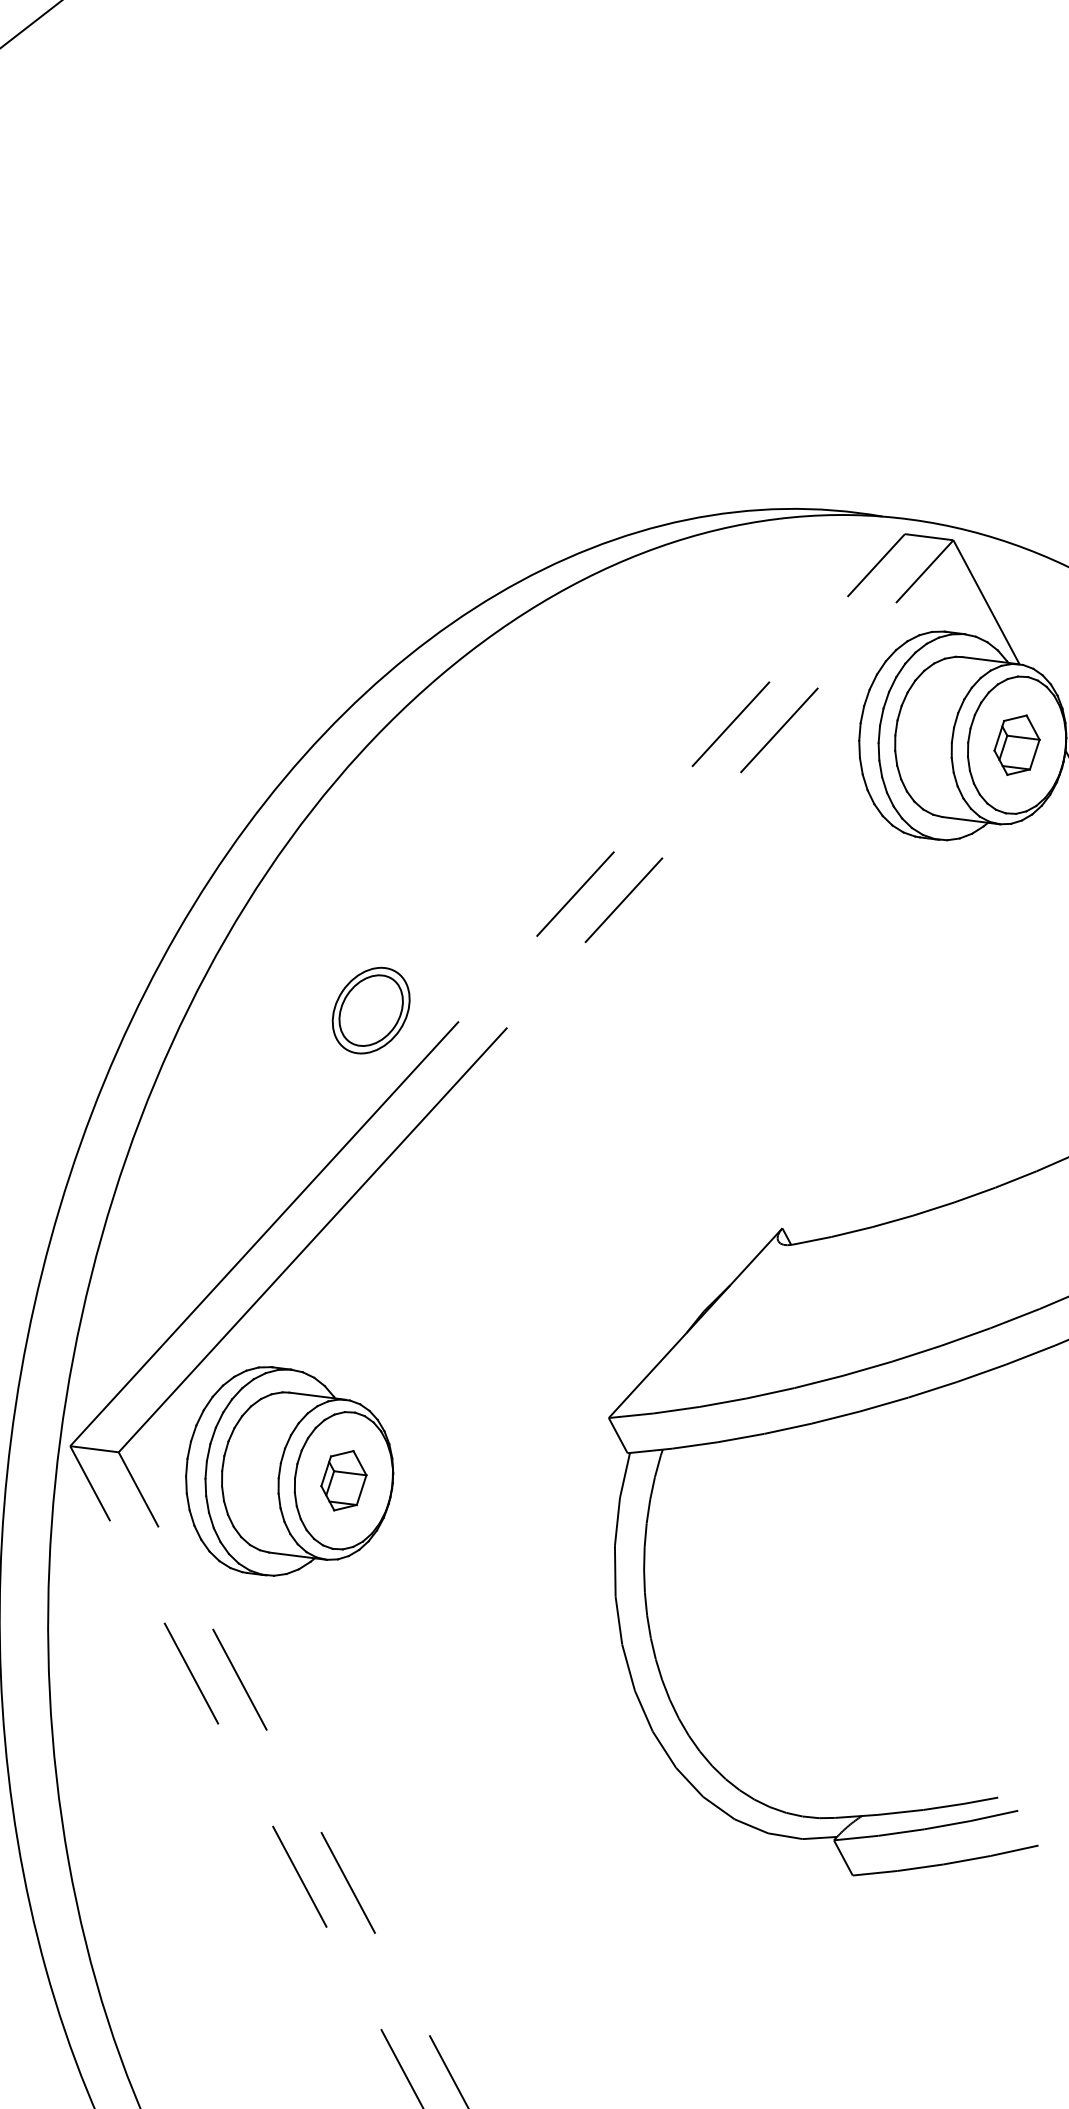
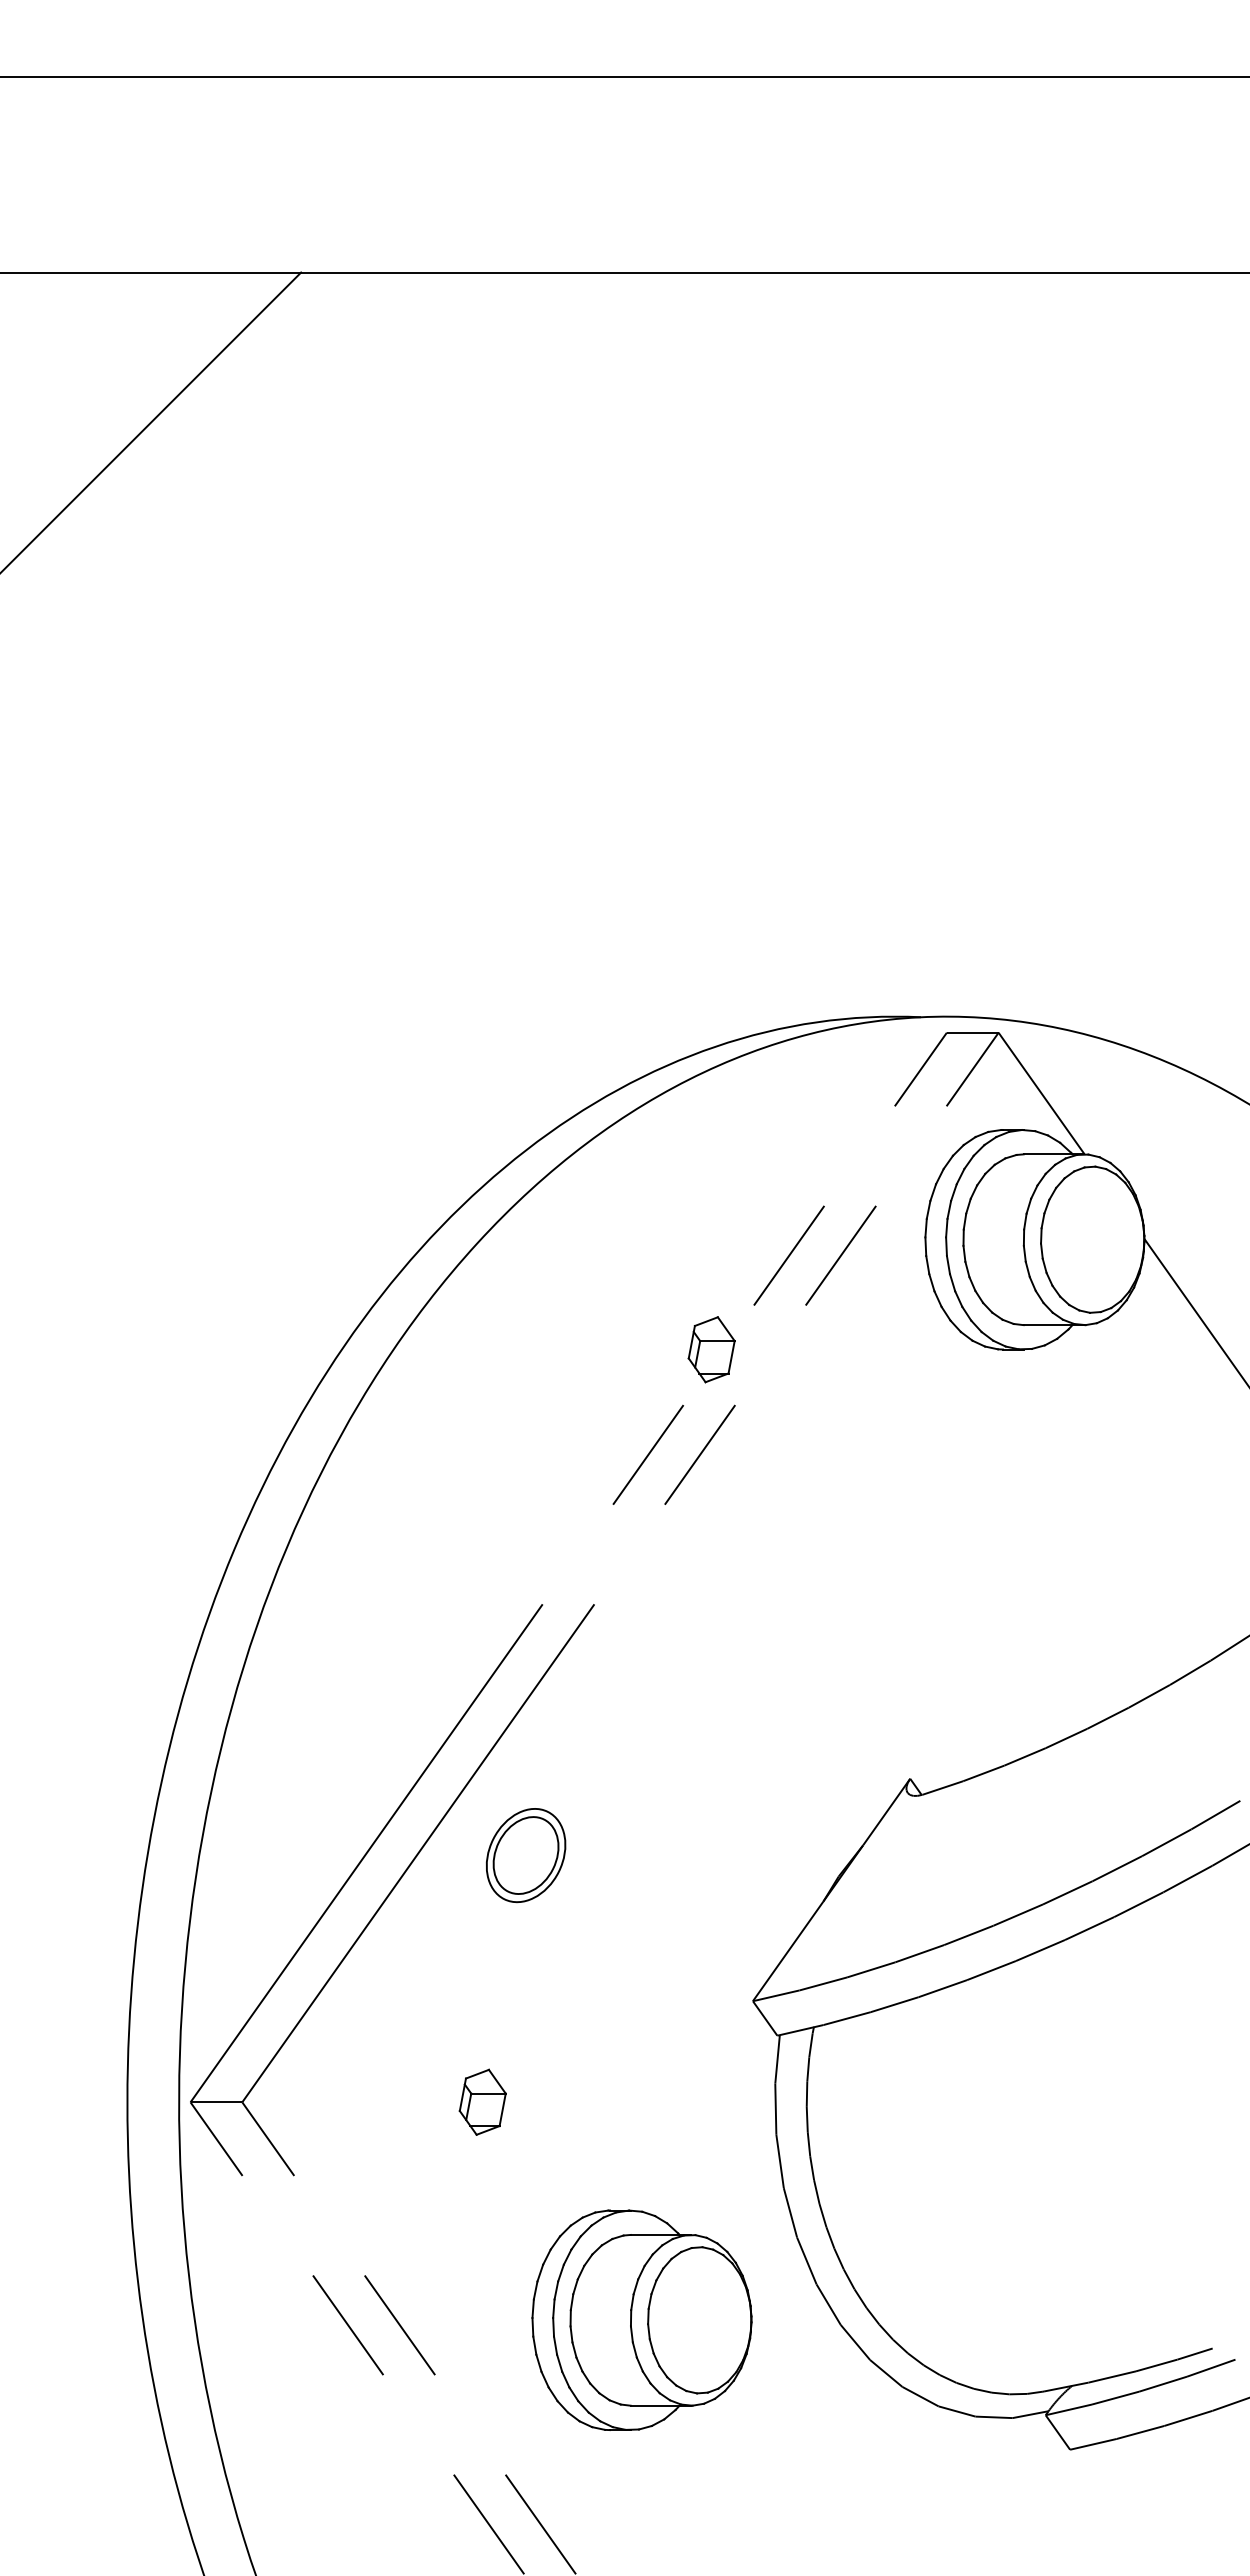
part: (1016, 744) -> (711, 1349), moved
part: (371, 1010) -> (526, 1855), moved
part: (289, 1473) -> (641, 2319), moved

